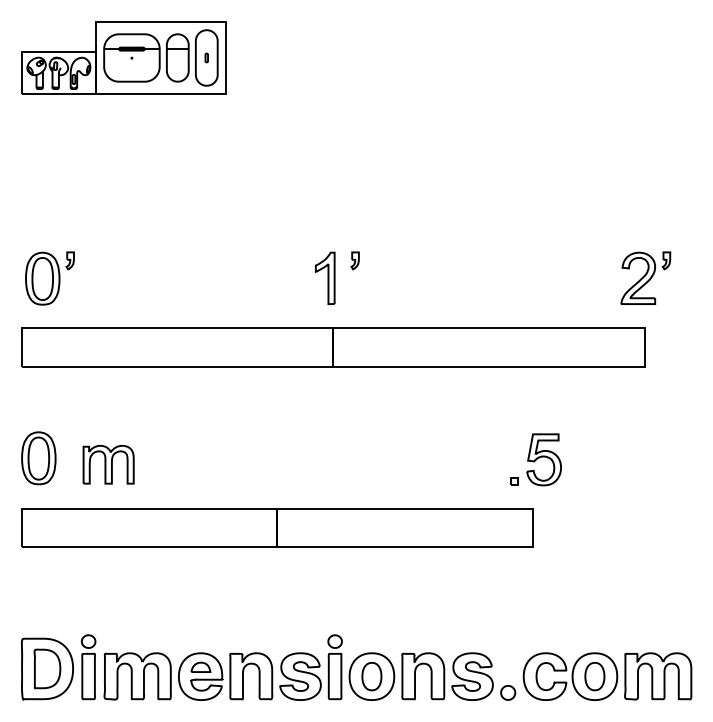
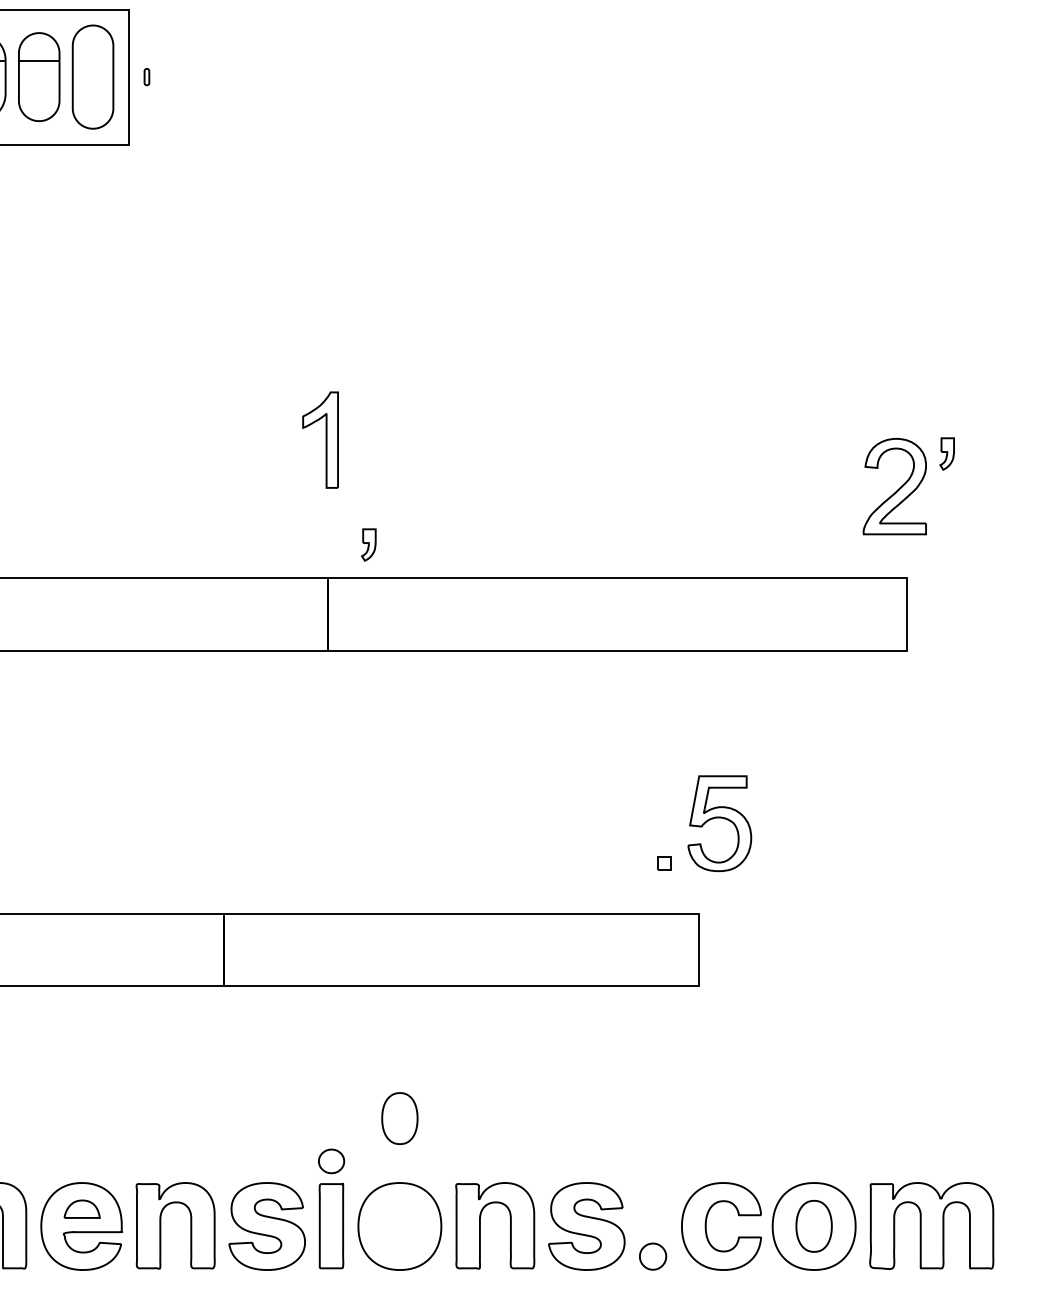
part: (206, 57) -> (146, 76), moved
part: (354, 260) -> (367, 544), moved
part: (325, 277) -> (321, 438), moved
part: (371, 676) -> (399, 1118), moved

